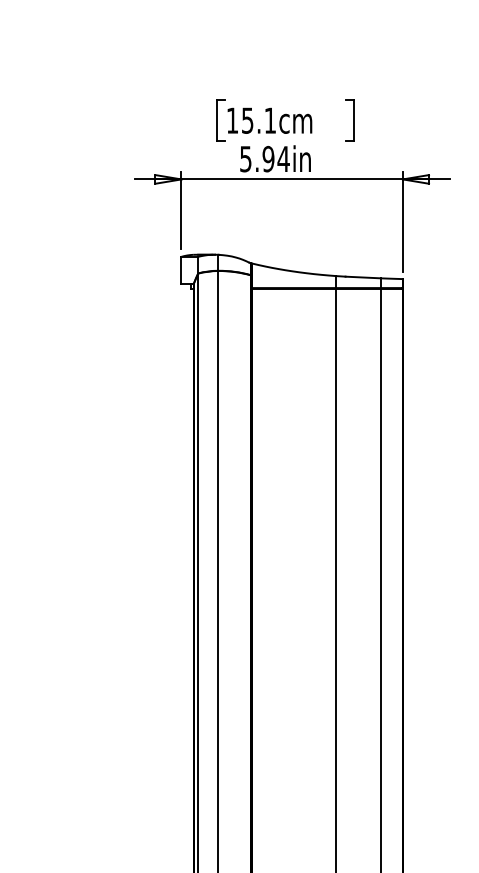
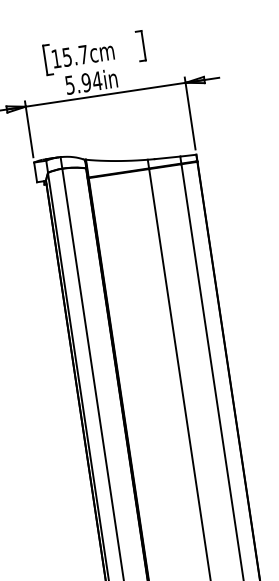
text: (269, 120) -> (82, 54), 15.1cm -> 15.7cm

